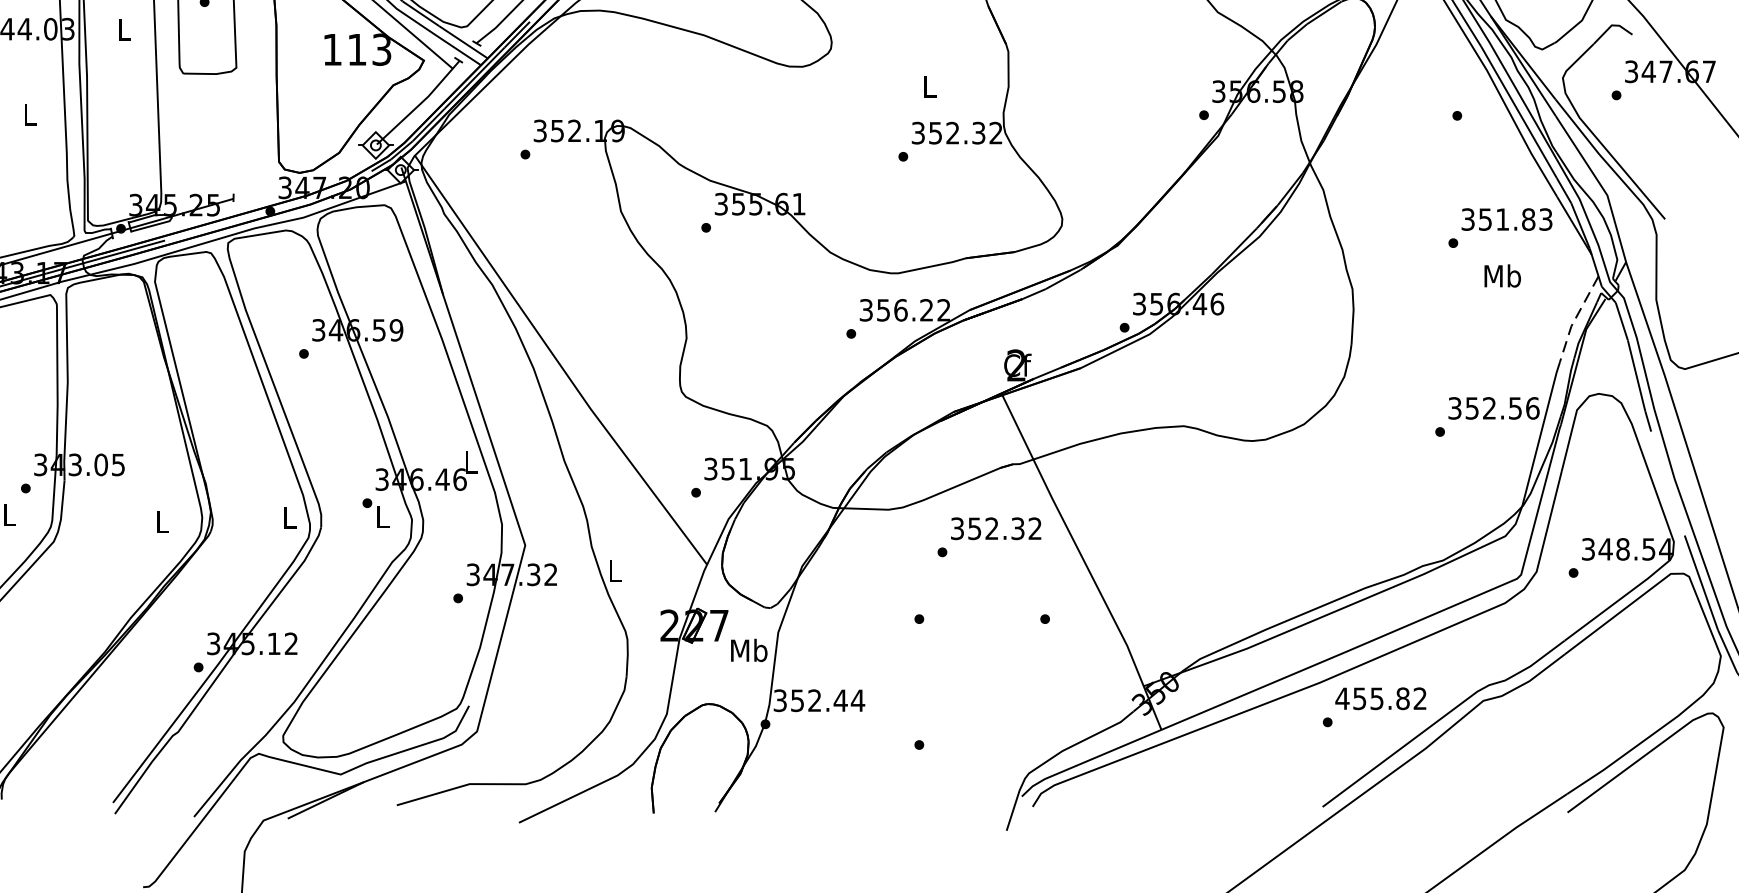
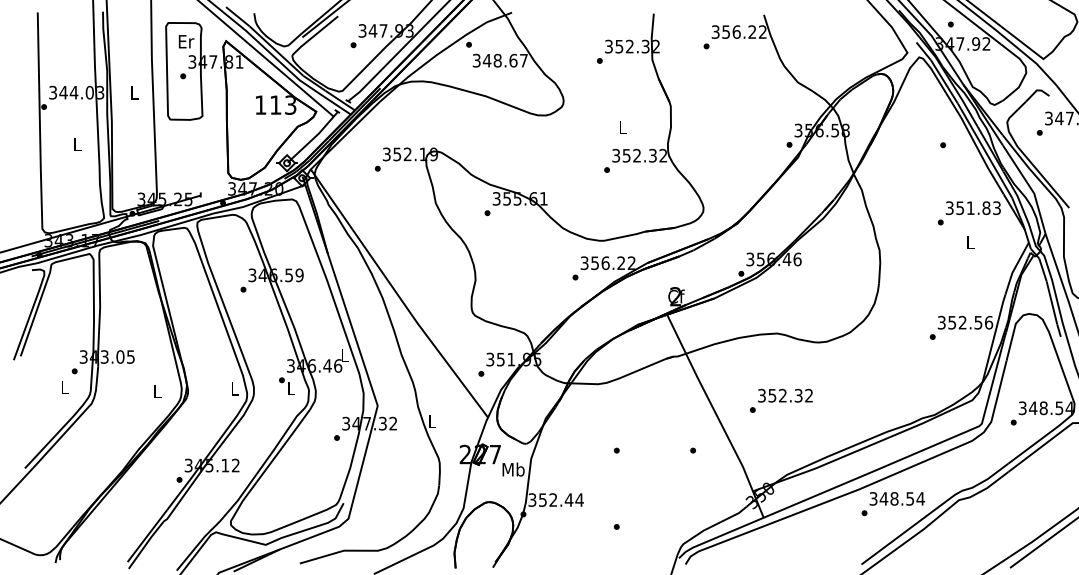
text: (1502, 276) -> (970, 242), Mb -> L
line: (1574, 318) -> (1014, 268), dashed -> solid
text: (989, 536) -> (781, 400), moved
text: (1382, 698) -> (897, 498), 455.82 -> 348.54

